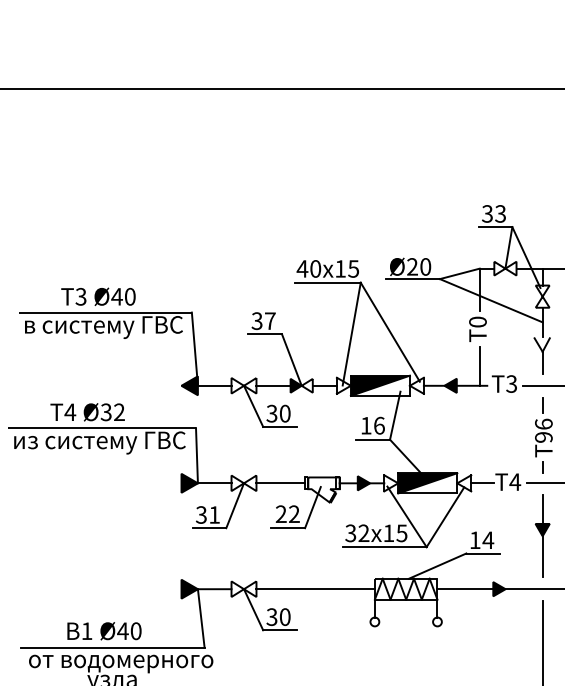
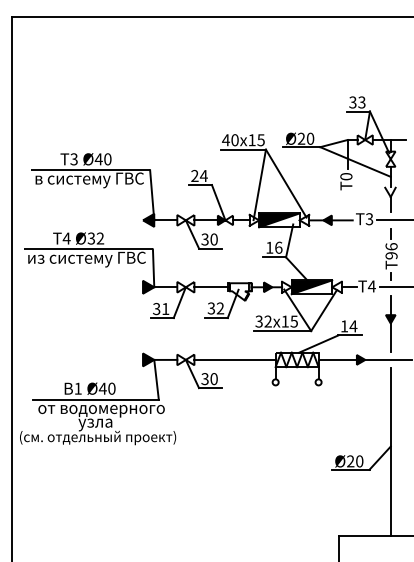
text: (263, 321) -> (199, 176), 37 -> 24
line: (479, 365) -> (347, 206), removed
text: (281, 514) -> (211, 308), 22 -> 32

